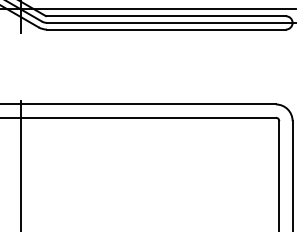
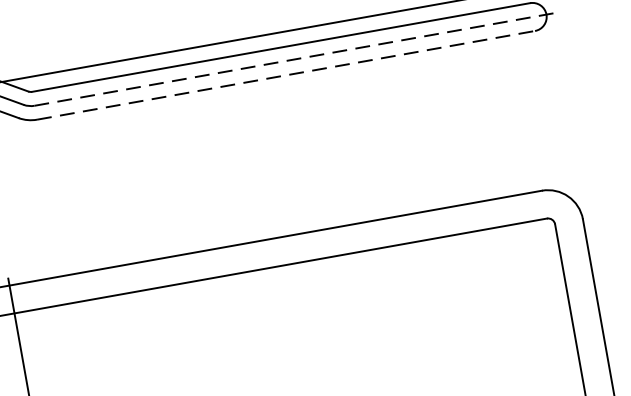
line: (171, 22) -> (293, 58), solid -> dashed
line: (166, 29) -> (286, 75), solid -> dashed

